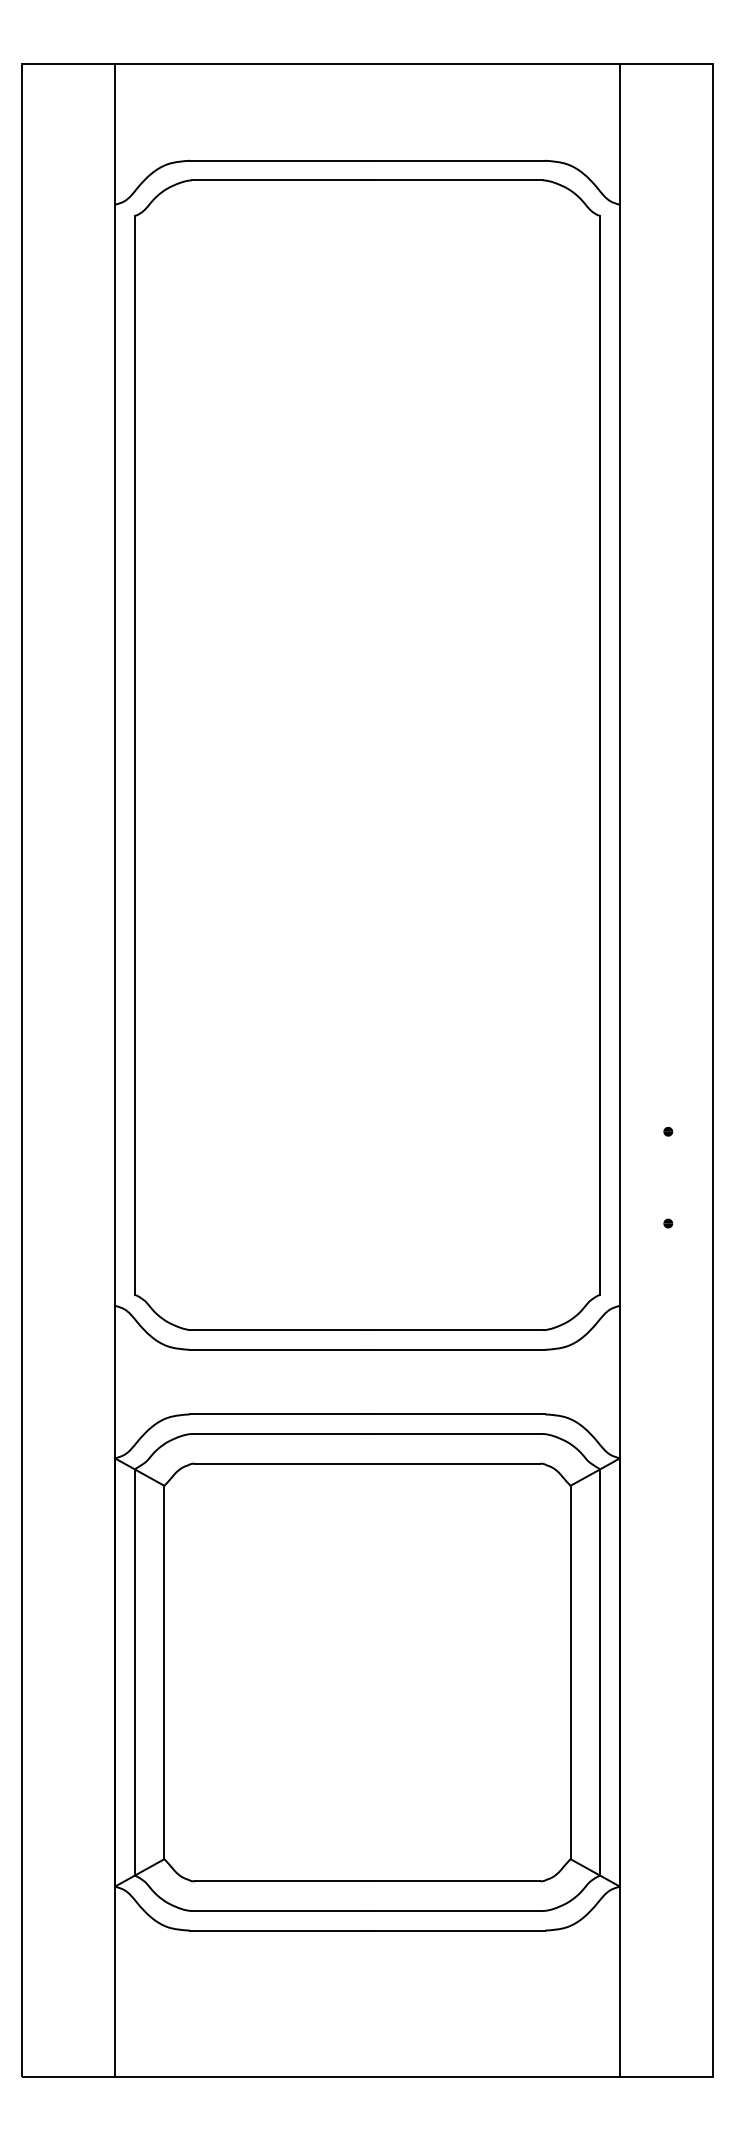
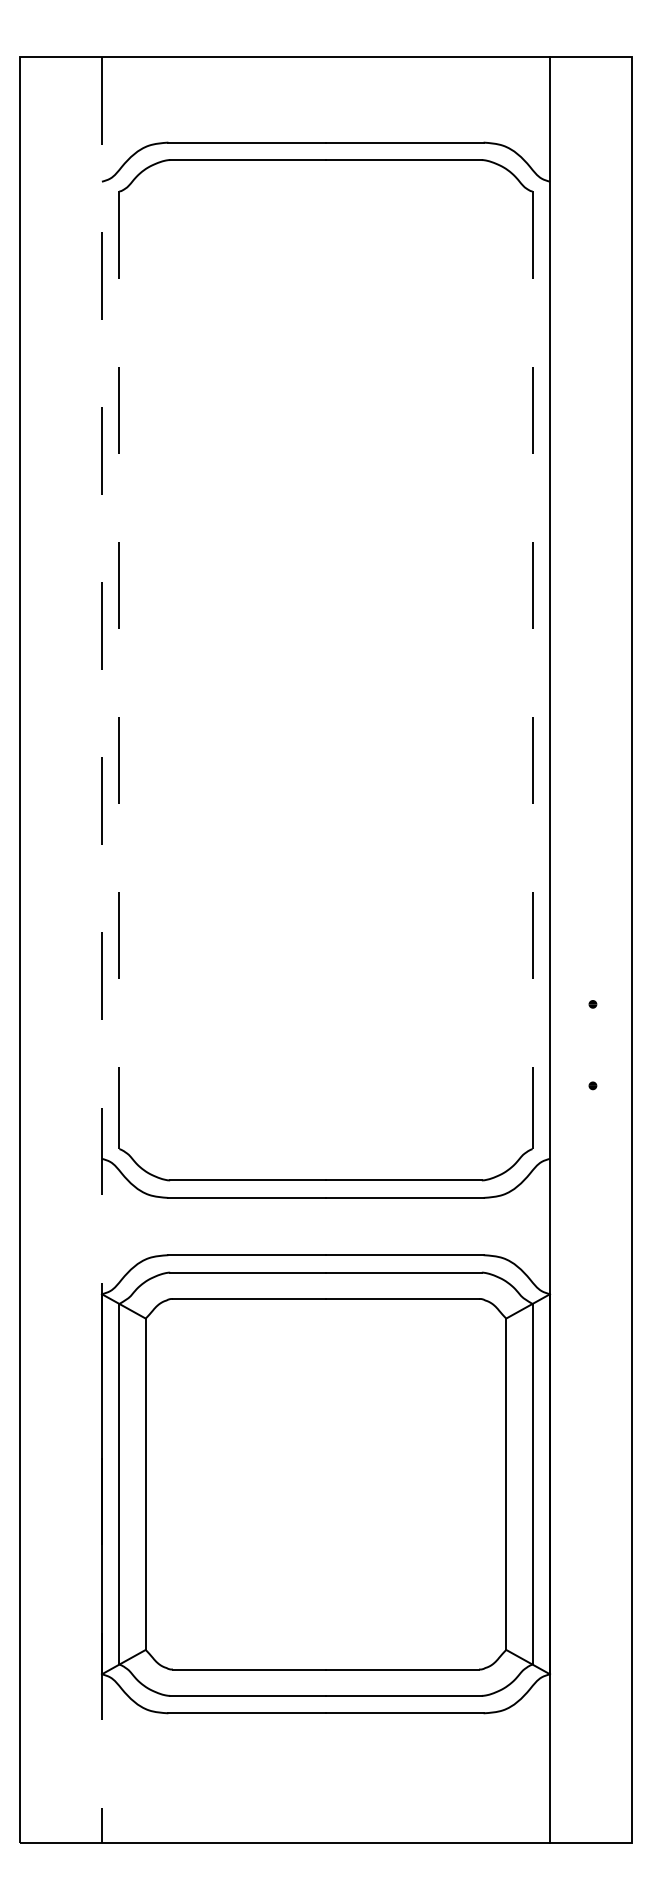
line: (134, 755) -> (119, 670), solid -> dashed
line: (600, 755) -> (532, 670), solid -> dashed
line: (114, 1071) -> (101, 950), solid -> dashed

